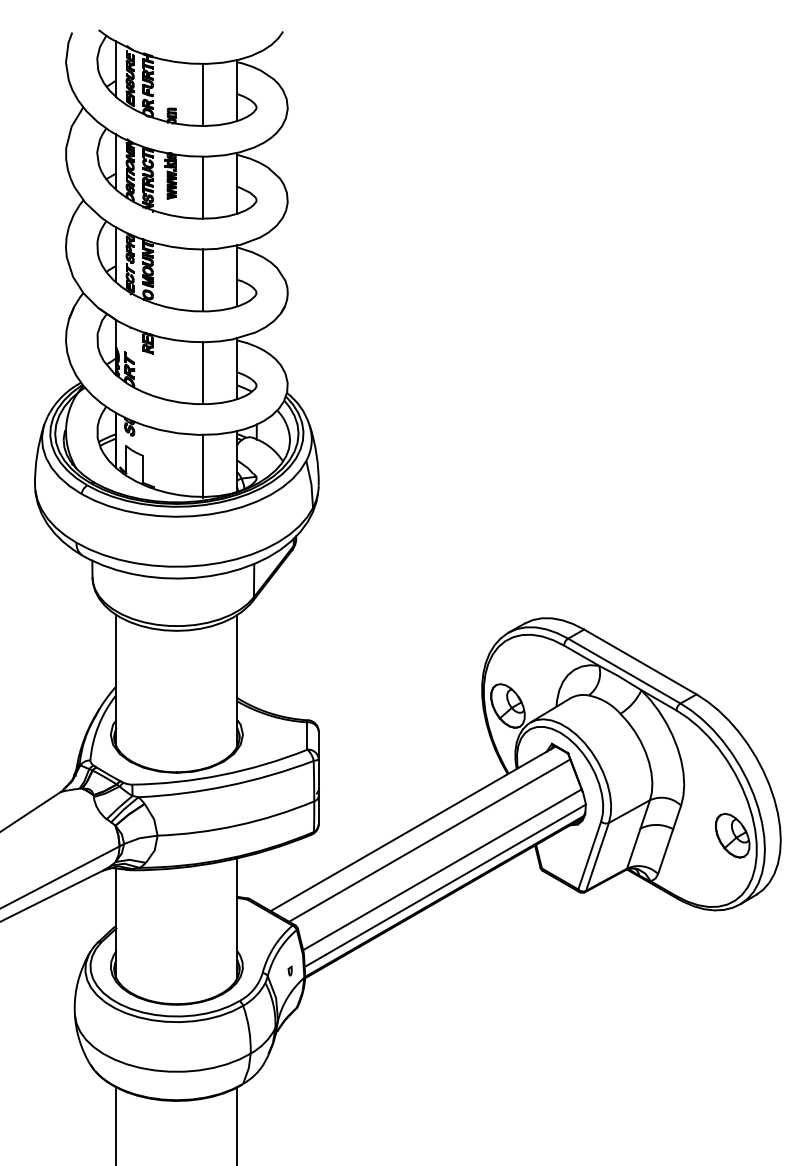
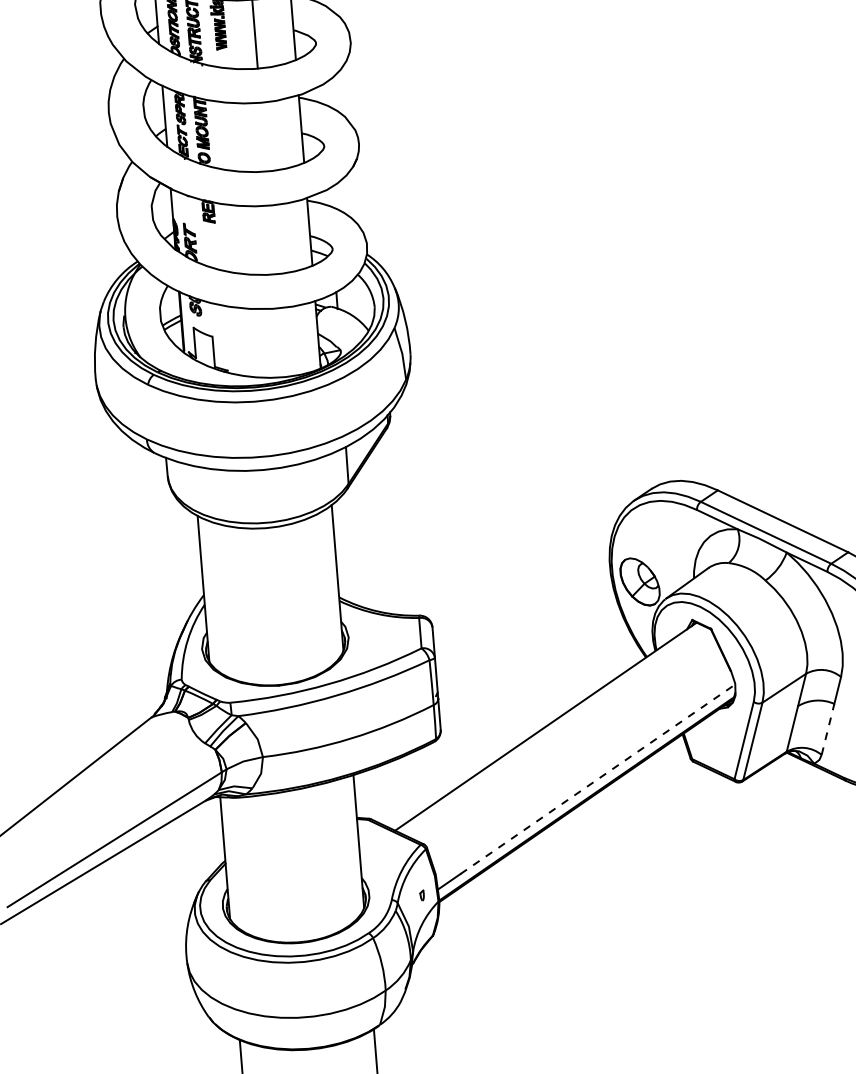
line: (202, 280) -> (263, 137), removed
line: (202, 373) -> (271, 240), removed
line: (202, 465) -> (279, 342), removed
line: (429, 840) -> (565, 738), removed
line: (665, 851) -> (827, 729), solid -> dashed
line: (442, 869) -> (582, 769), removed
line: (455, 879) -> (597, 779), solid -> dashed

